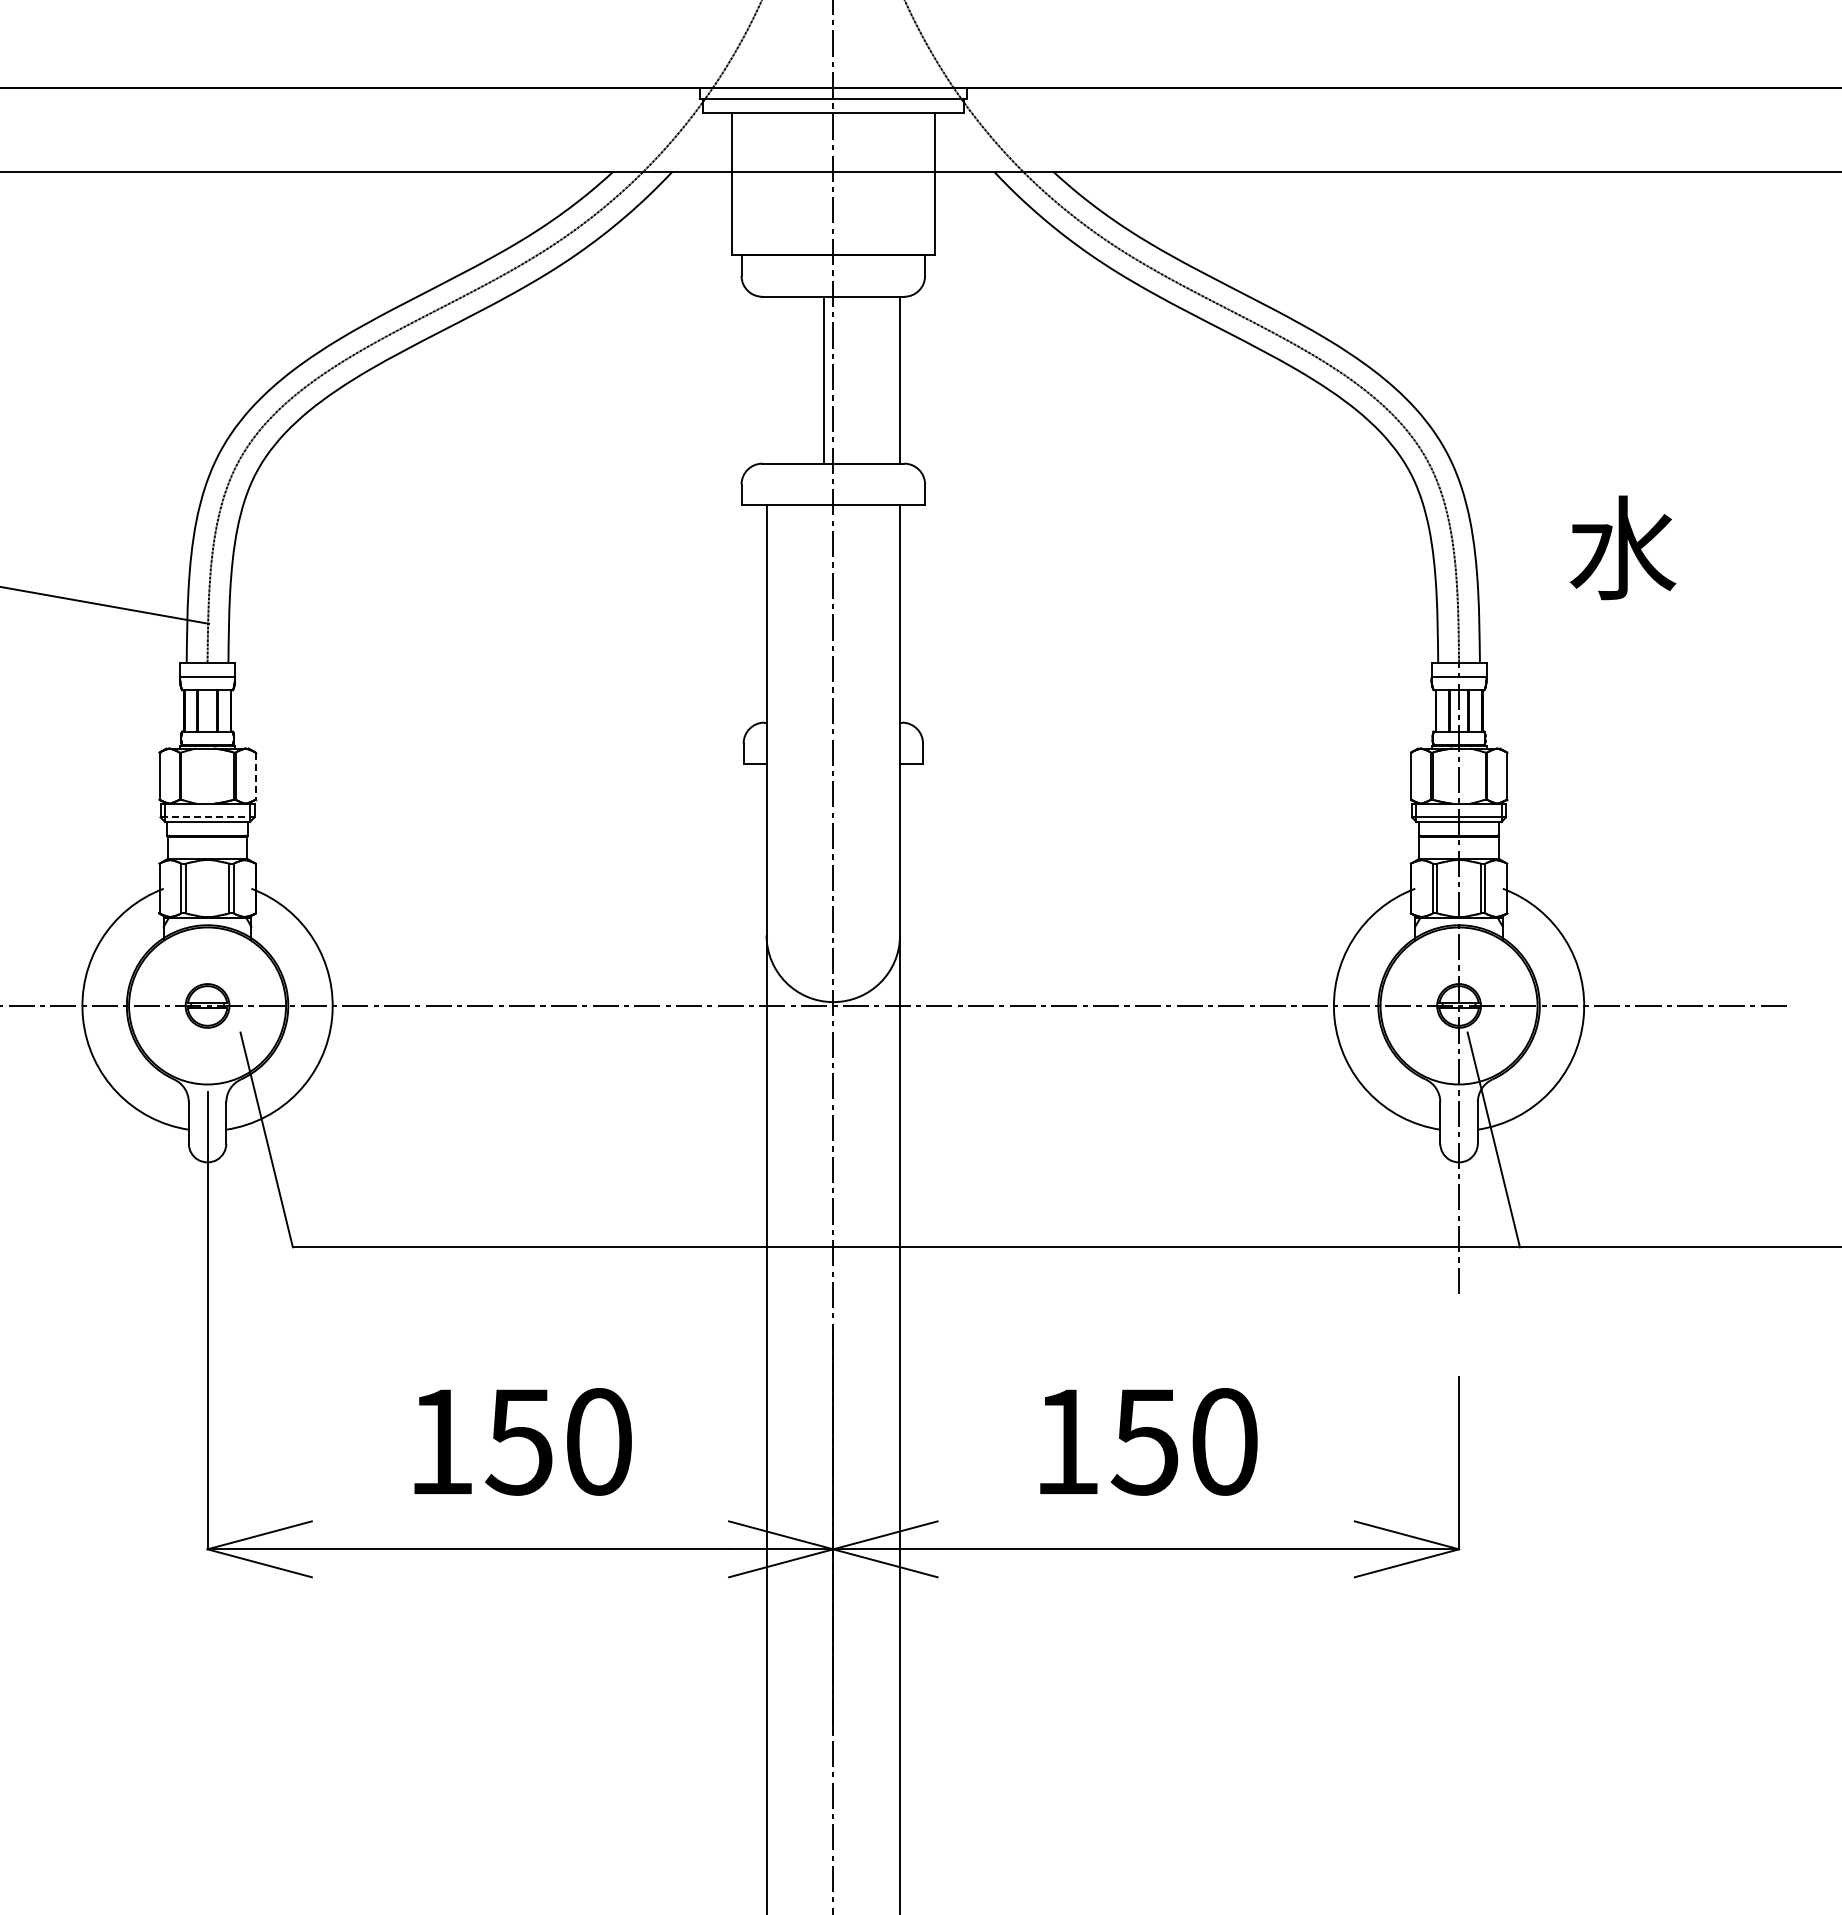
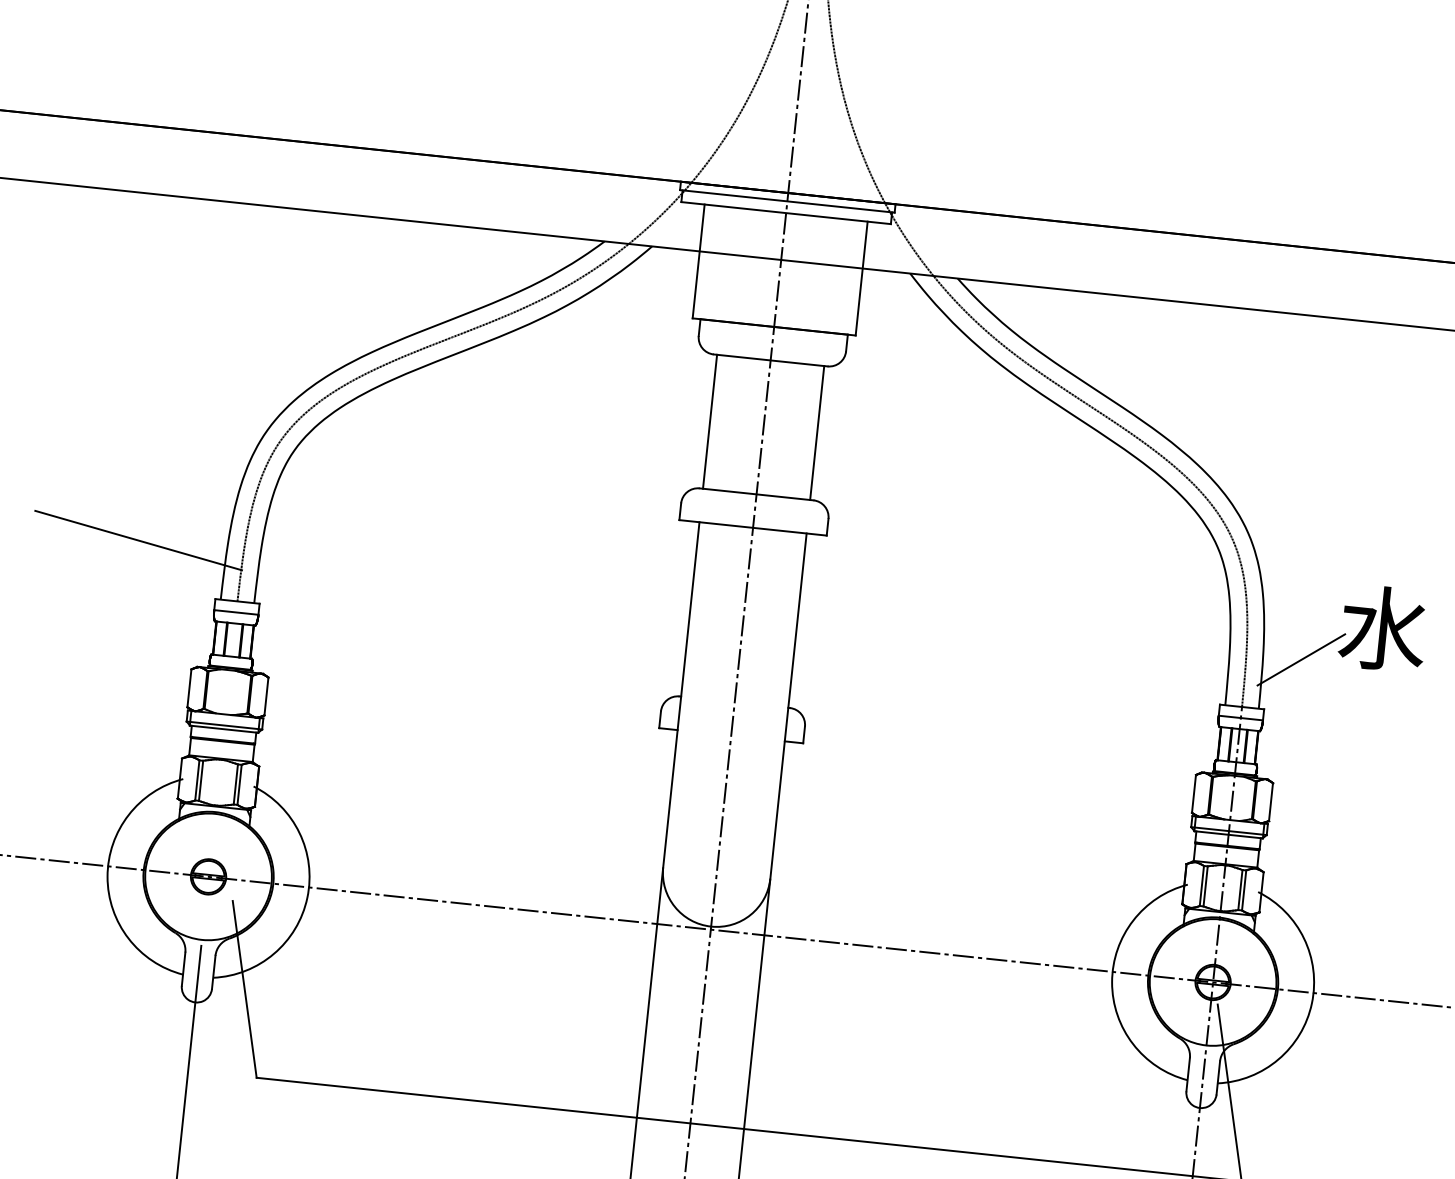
line: (823, 379) -> (710, 421), moved
line: (1525, 596) -> (1300, 659), added
line: (255, 776) -> (266, 696), dashed -> solid
line: (208, 817) -> (225, 725), dashed -> solid

